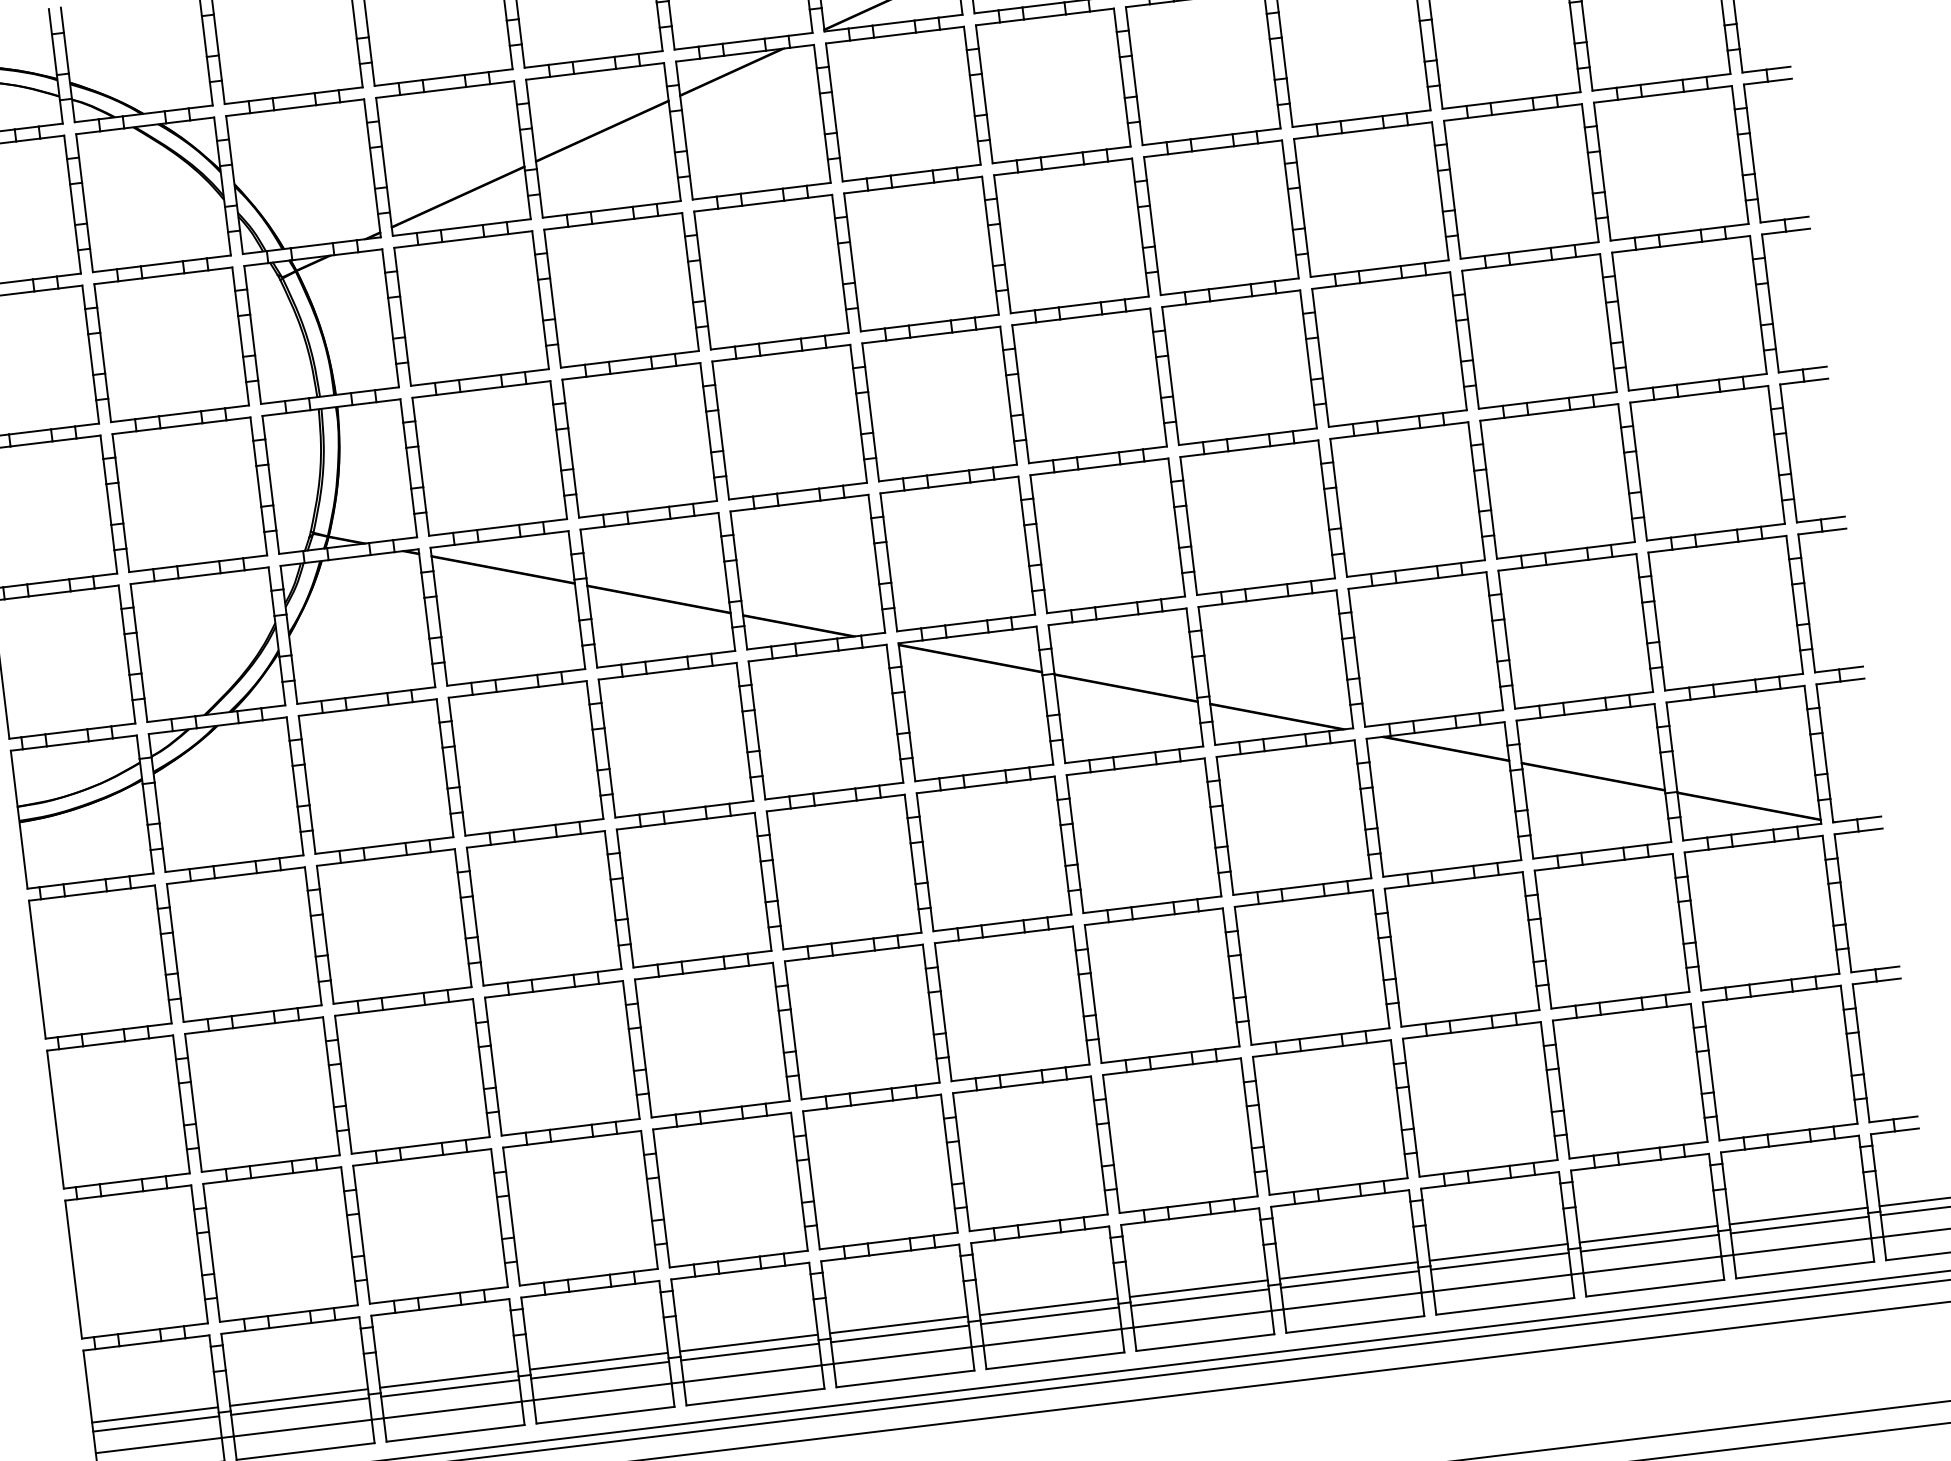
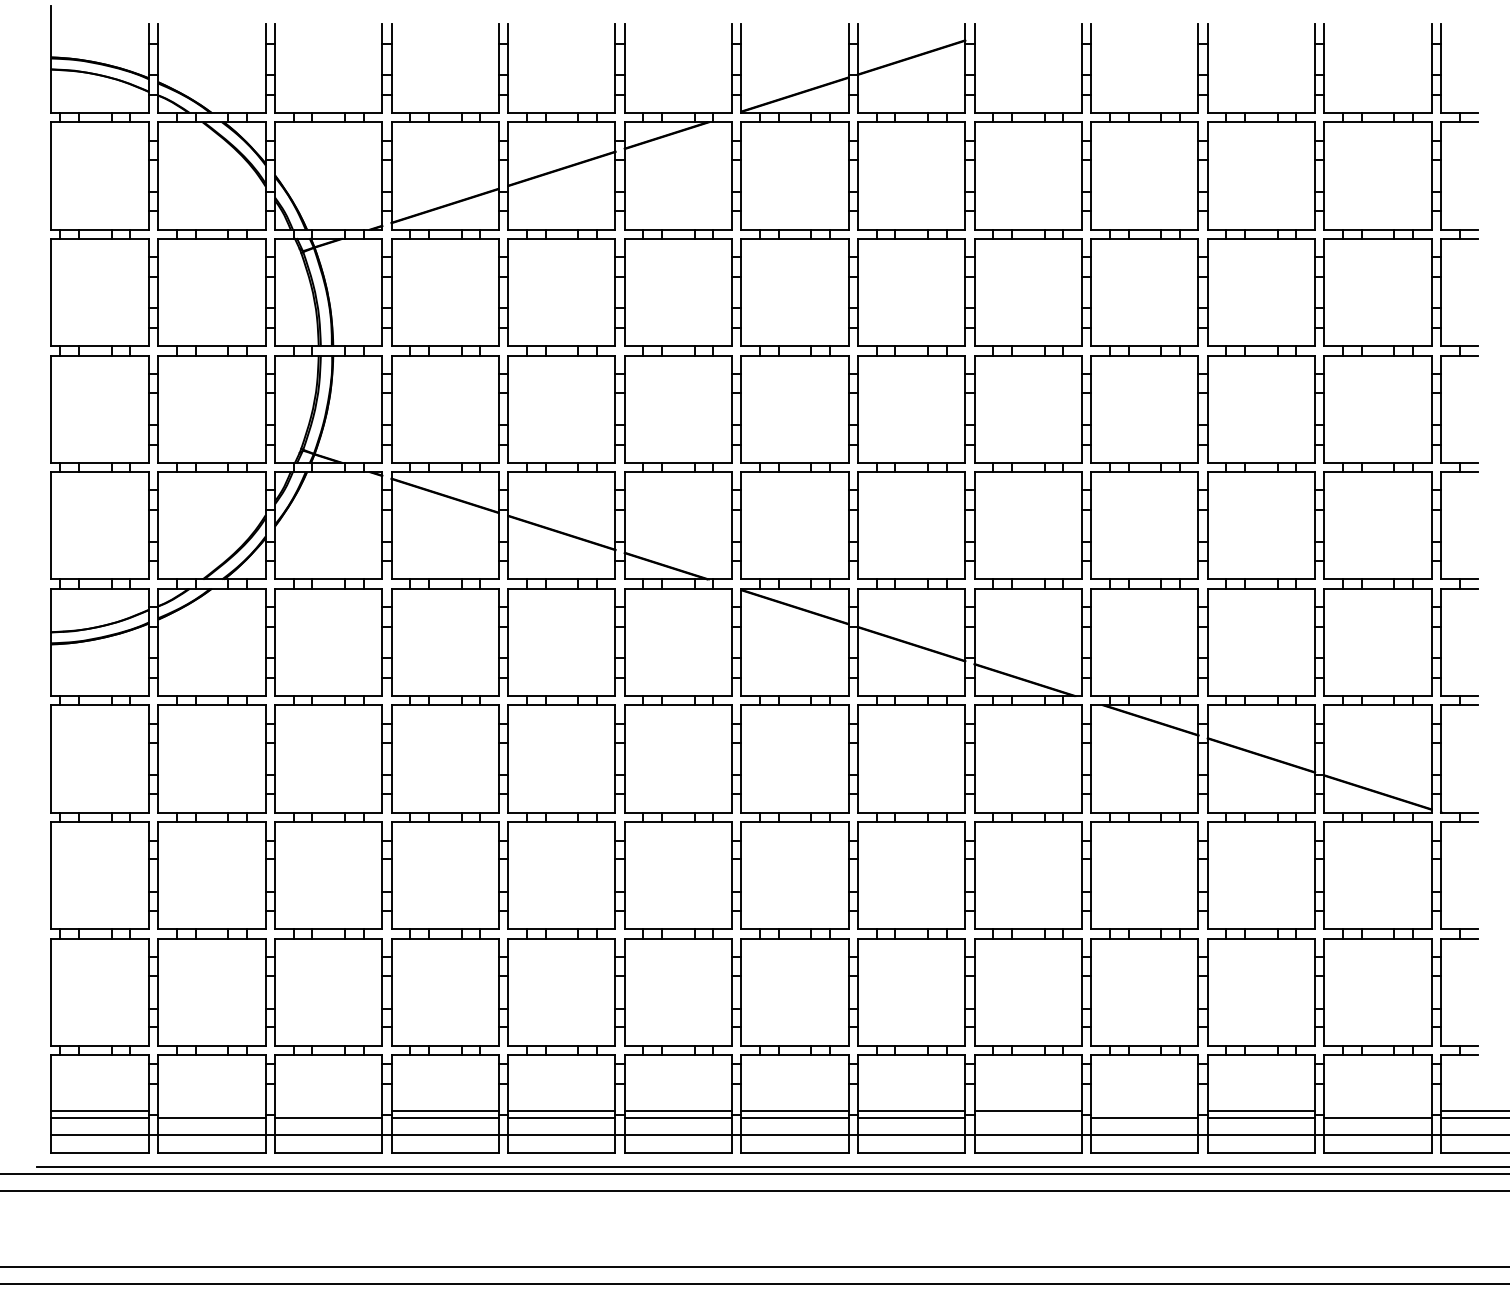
line: (1798, 1216) -> (1377, 1111), removed
line: (1498, 1252) -> (1144, 1111), removed
line: (1349, 1280) -> (1027, 1118), removed
line: (448, 1379) -> (328, 1111), removed
line: (298, 1398) -> (211, 1111), removed

